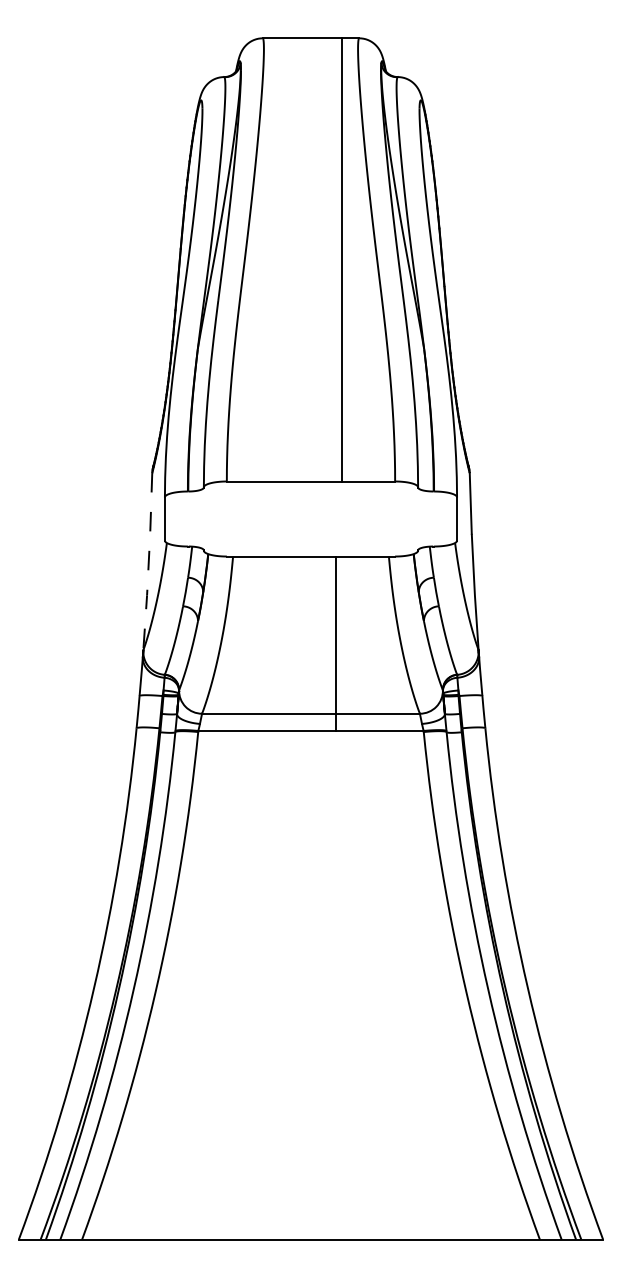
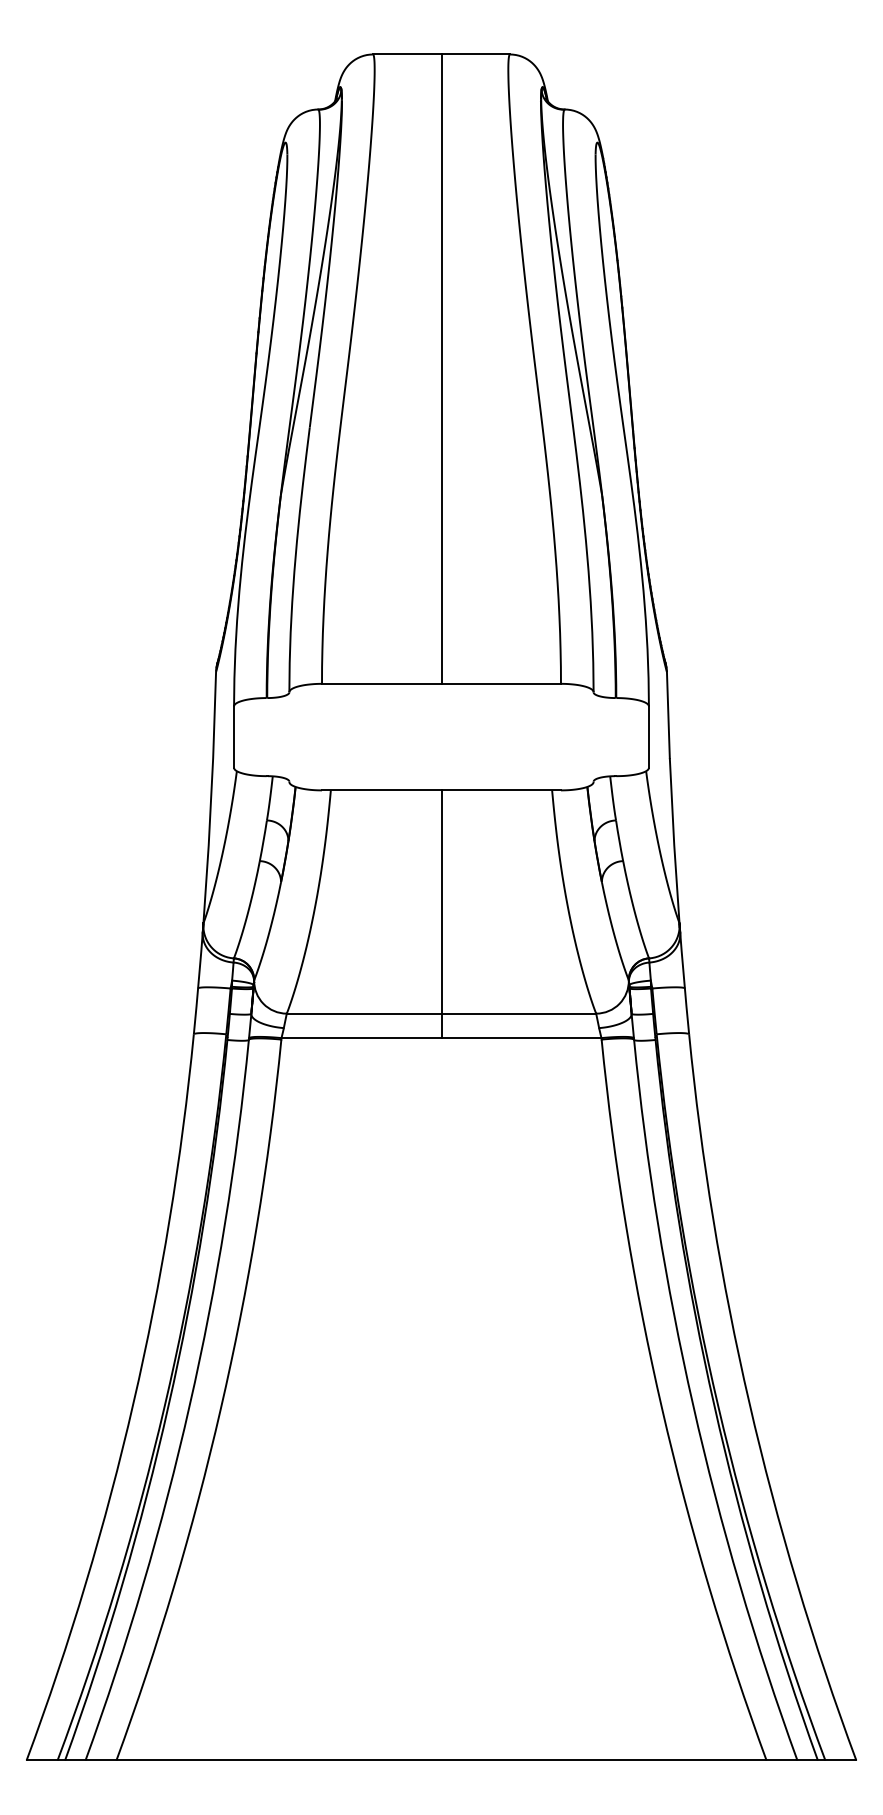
line: (341, 259) -> (440, 368), moved
line: (148, 561) -> (210, 797), dashed -> solid
line: (335, 643) -> (440, 913), moved

